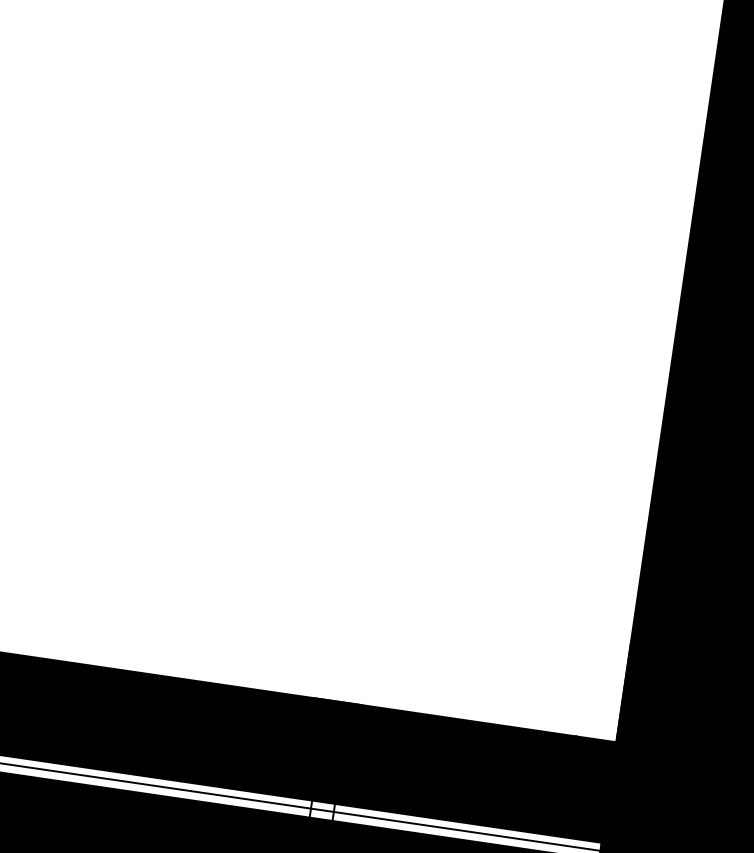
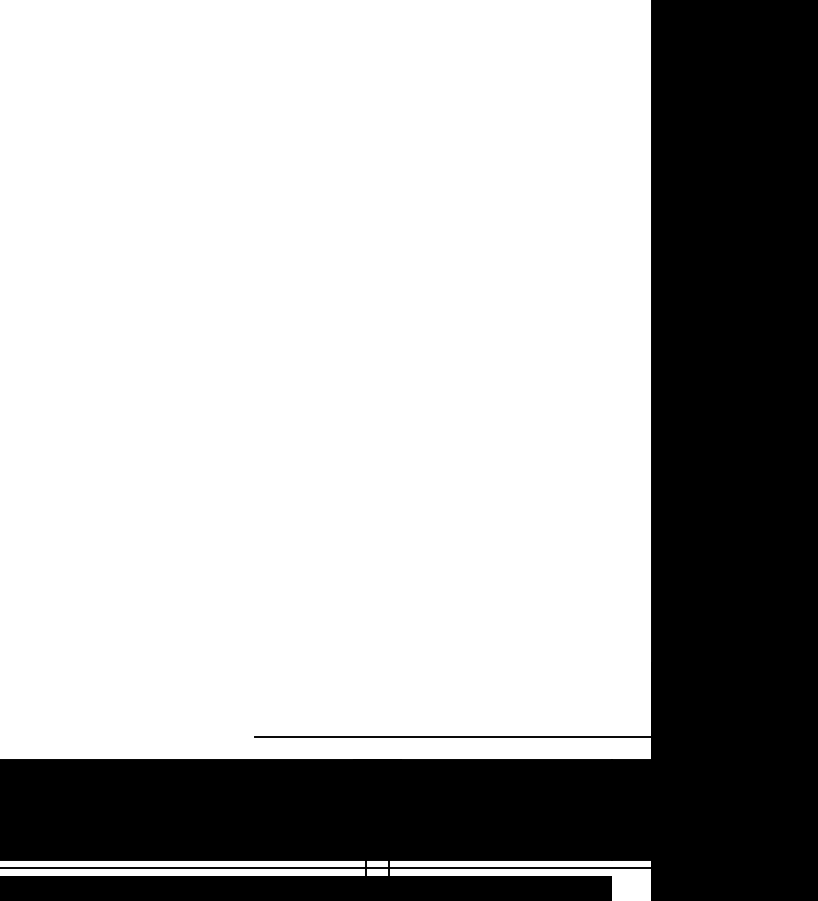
line: (418, 688) -> (452, 736), added

